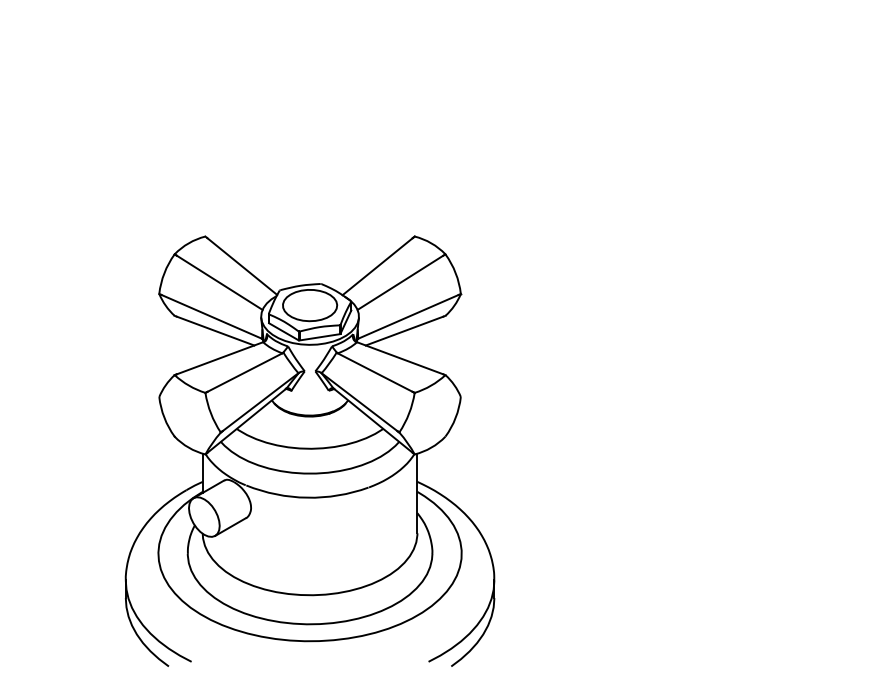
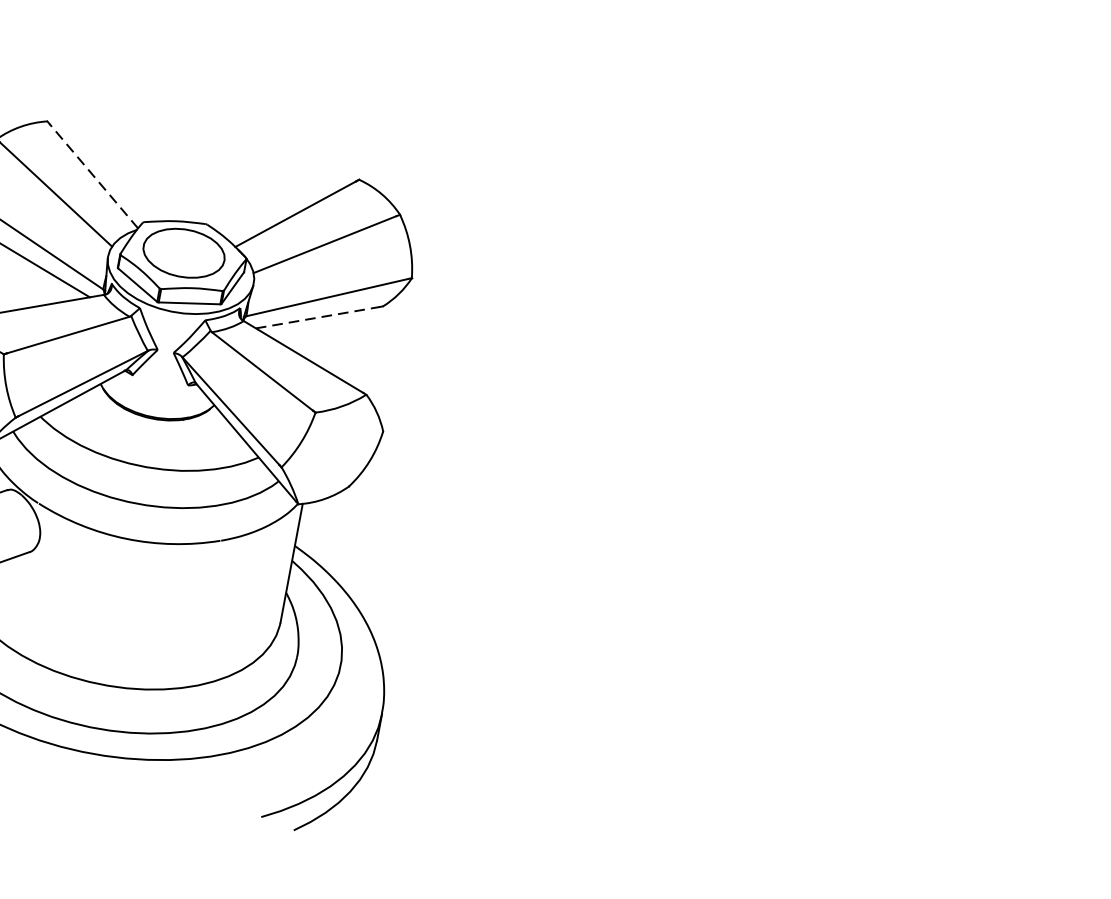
line: (241, 266) -> (92, 176), solid -> dashed
line: (405, 330) -> (319, 317), solid -> dashed

